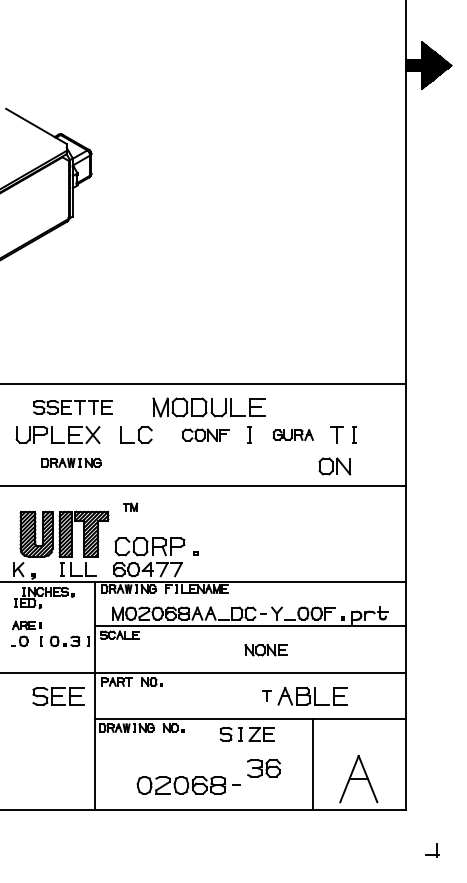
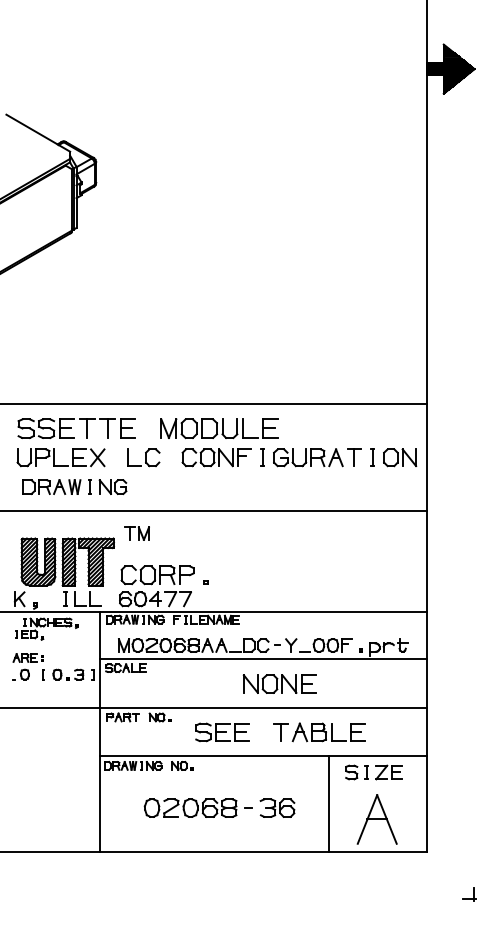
part: (72, 407) -> (76, 428), size x1.43
part: (205, 434) -> (216, 457), size x1.43
part: (293, 434) -> (308, 457), size x1.67
part: (70, 462) -> (74, 486), size x1.67
part: (335, 466) -> (400, 457), moved
part: (129, 507) -> (136, 533), size x1.67
part: (265, 649) -> (279, 683), size x1.67
part: (58, 696) -> (222, 732), moved
part: (266, 696) -> (280, 732), size x1.67
part: (246, 734) -> (373, 772), moved
part: (187, 784) -> (197, 807), moved
part: (432, 850) -> (469, 894), moved

